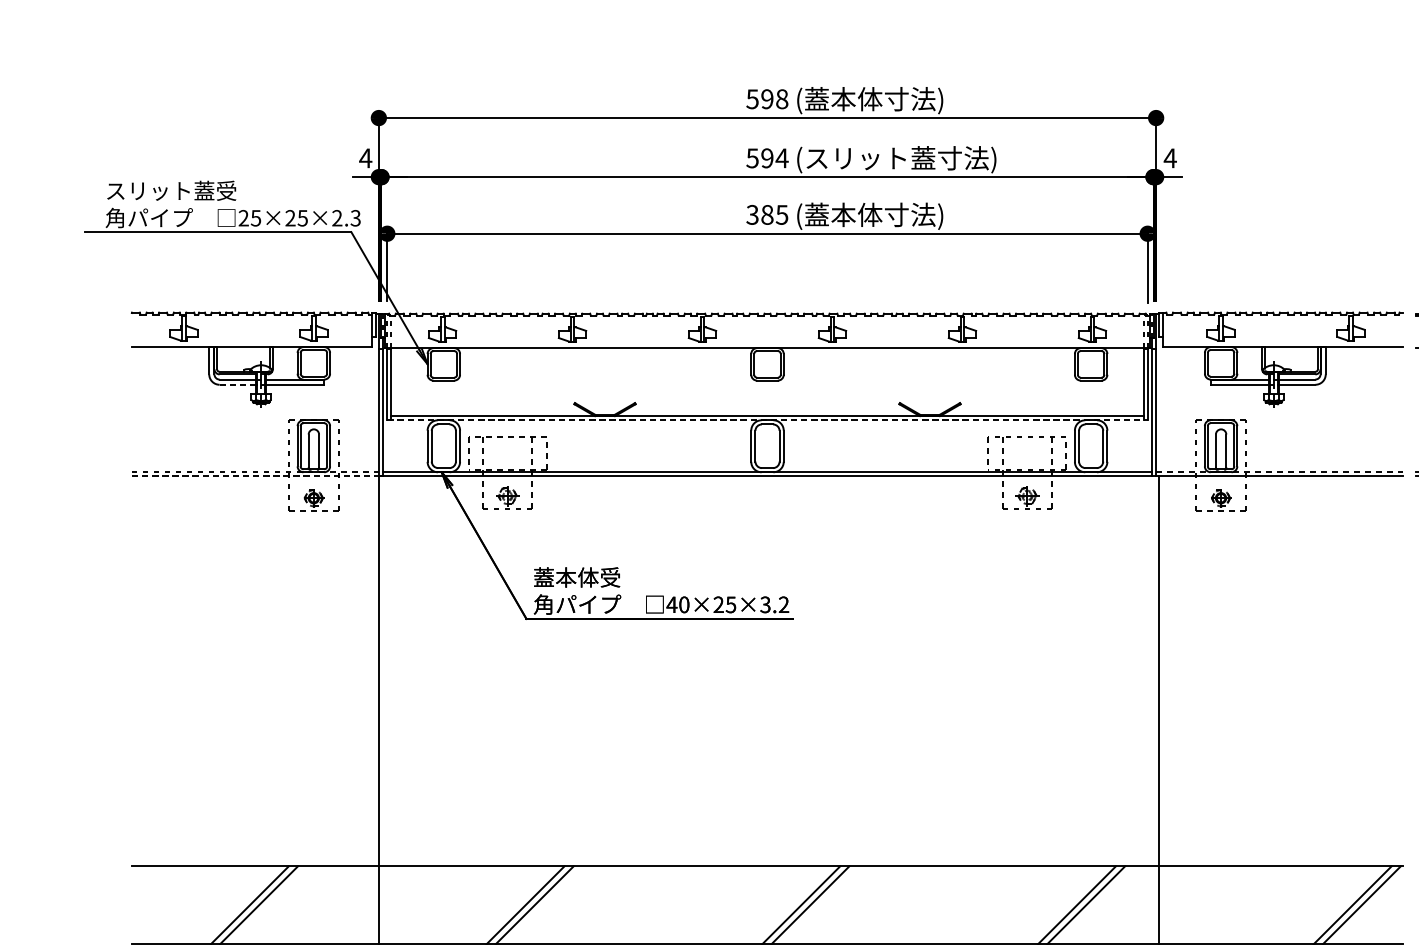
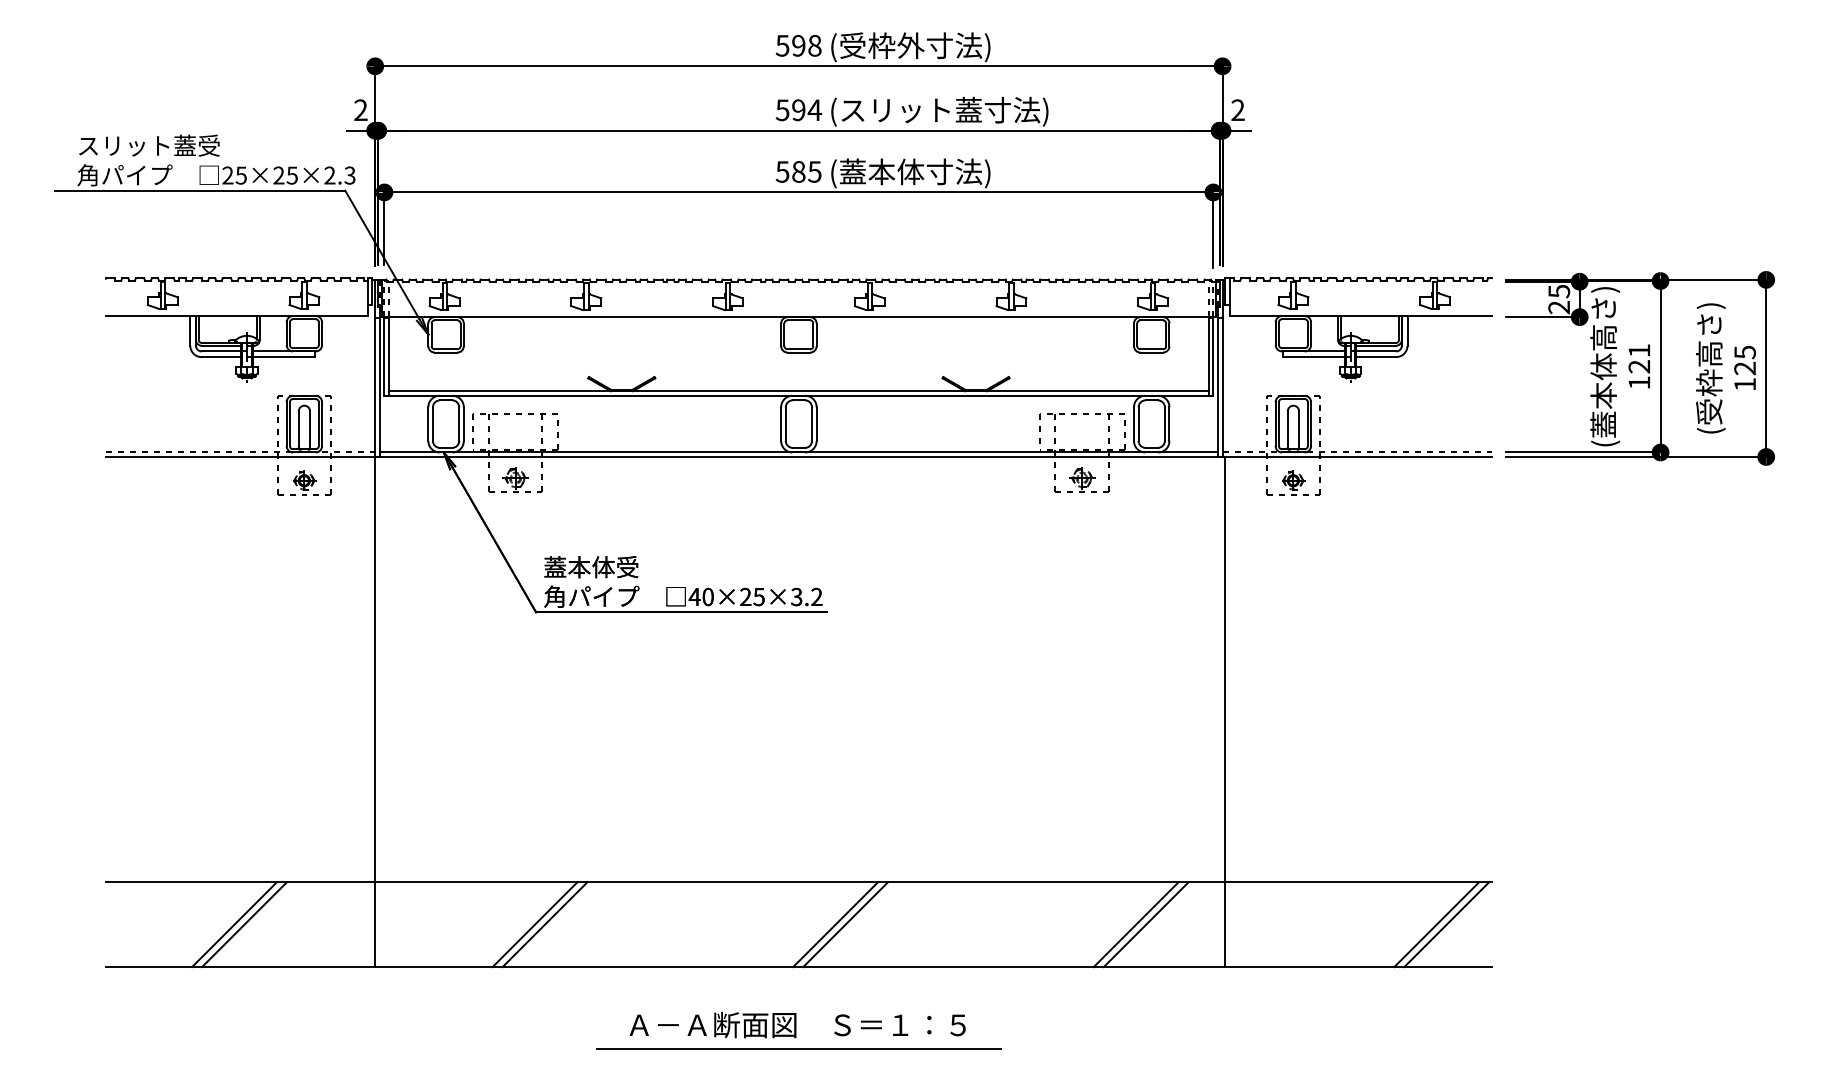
text: (843, 98) -> (881, 45), (蓋本体寸法) -> (受枠外寸法)
text: (365, 157) -> (360, 109), 4 -> 2
text: (1169, 157) -> (1237, 109), 4 -> 2
text: (752, 214) -> (782, 171), 385 -> 585
line: (237, 385) -> (221, 357), dashed -> solid
line: (768, 420) -> (799, 395), dashed -> solid
line: (255, 476) -> (240, 457), dashed -> solid

